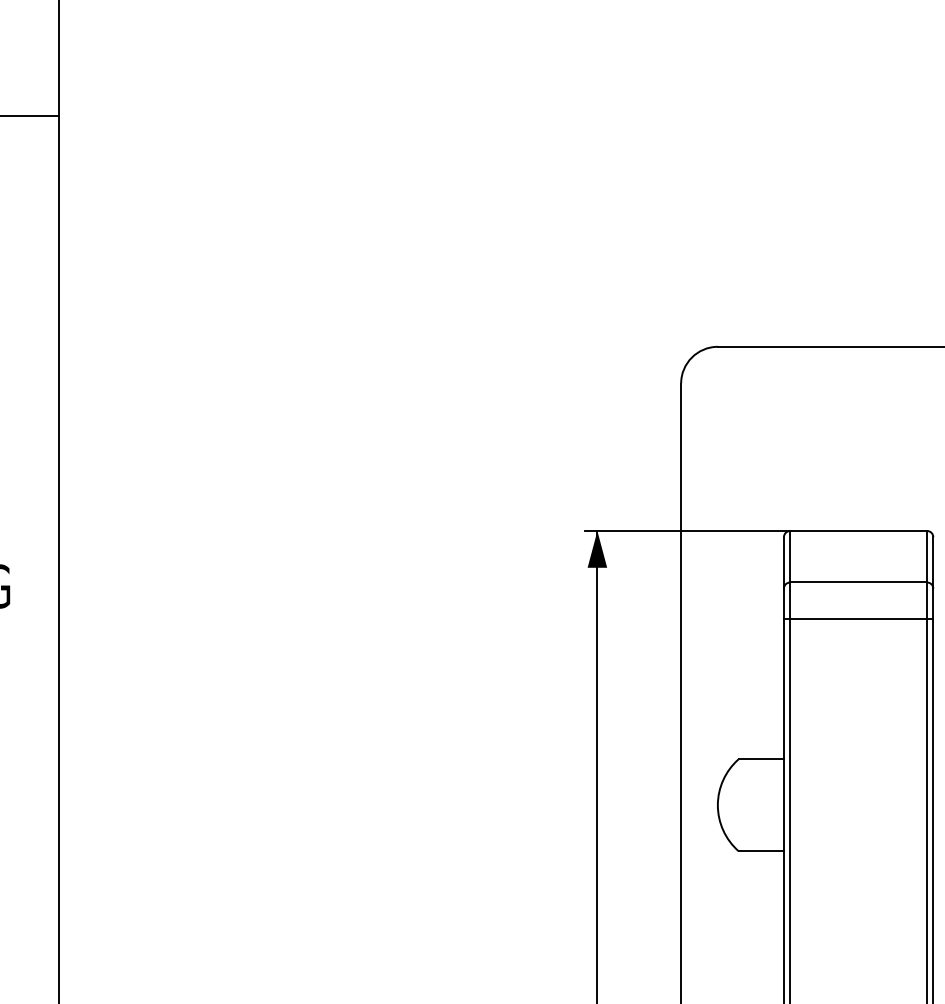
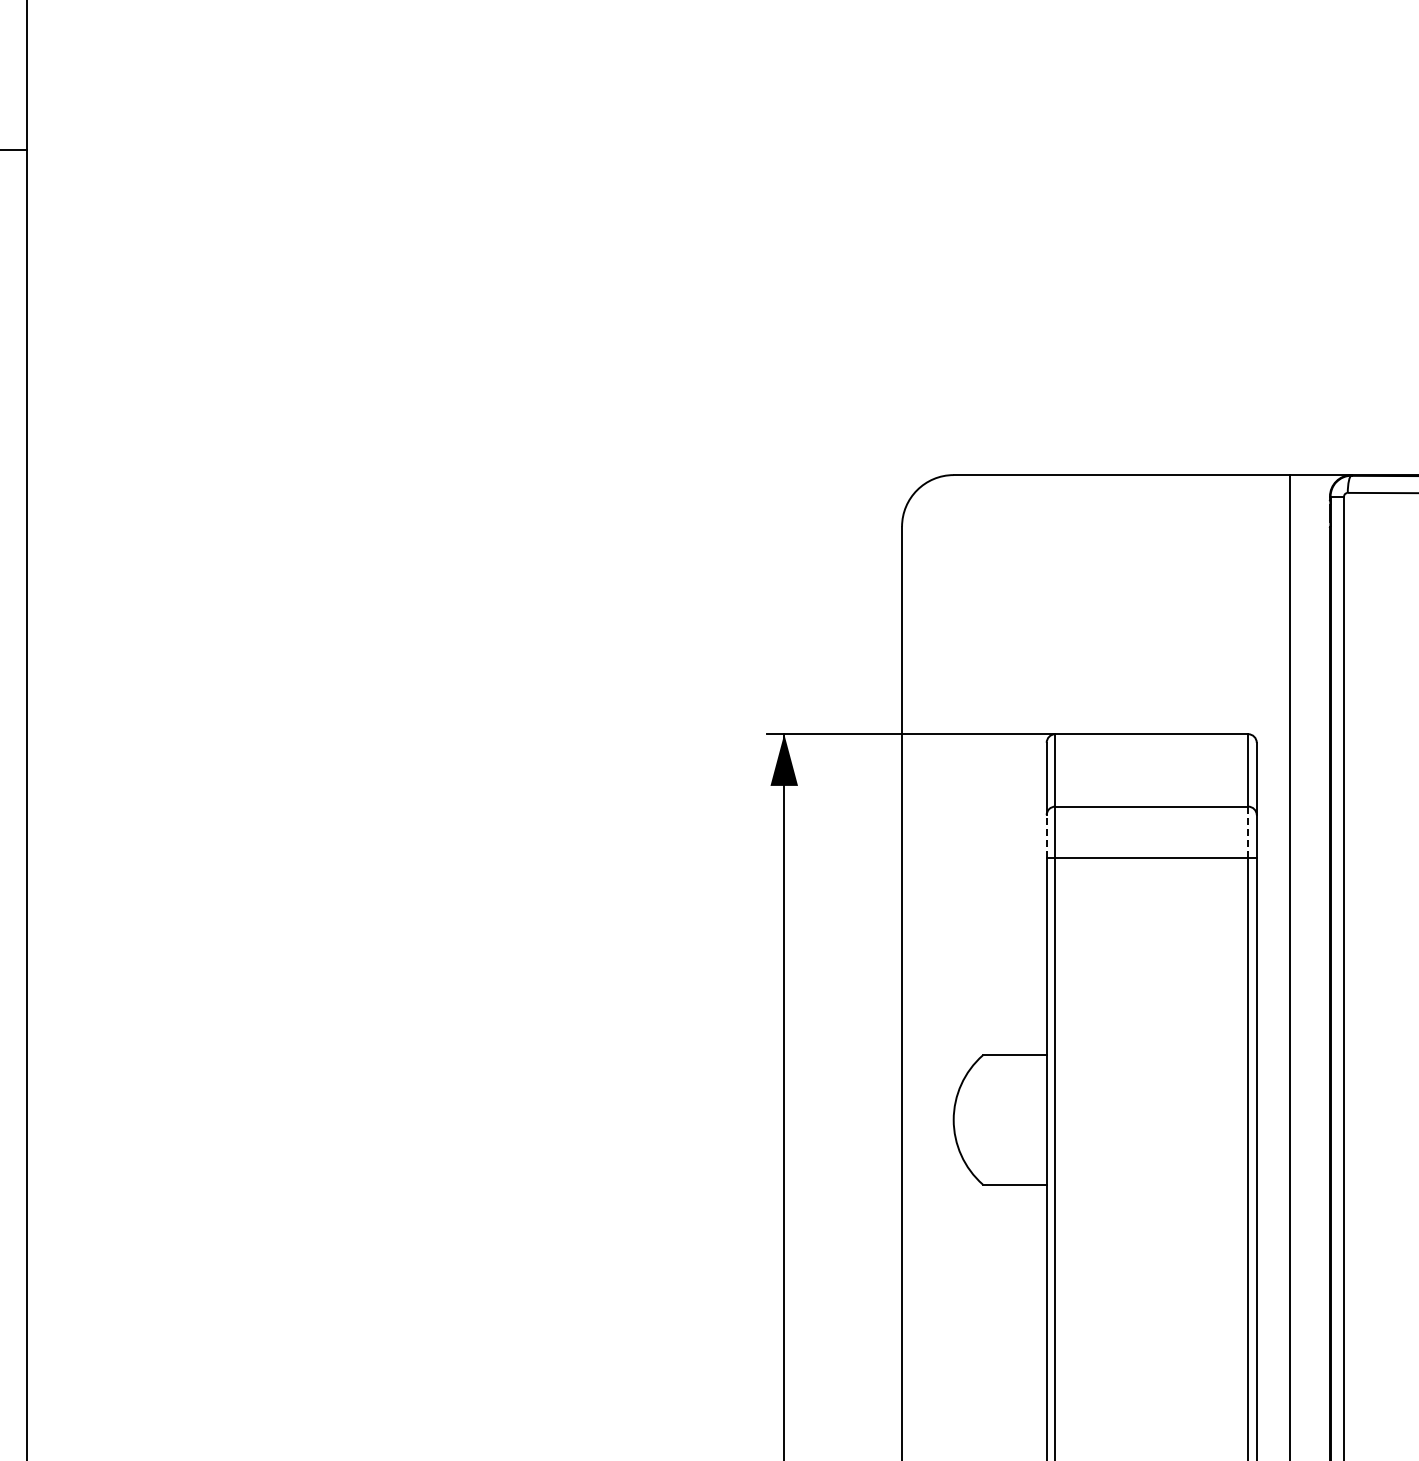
line: (927, 600) -> (1248, 832), solid -> dashed
line: (783, 603) -> (1046, 836), solid -> dashed

